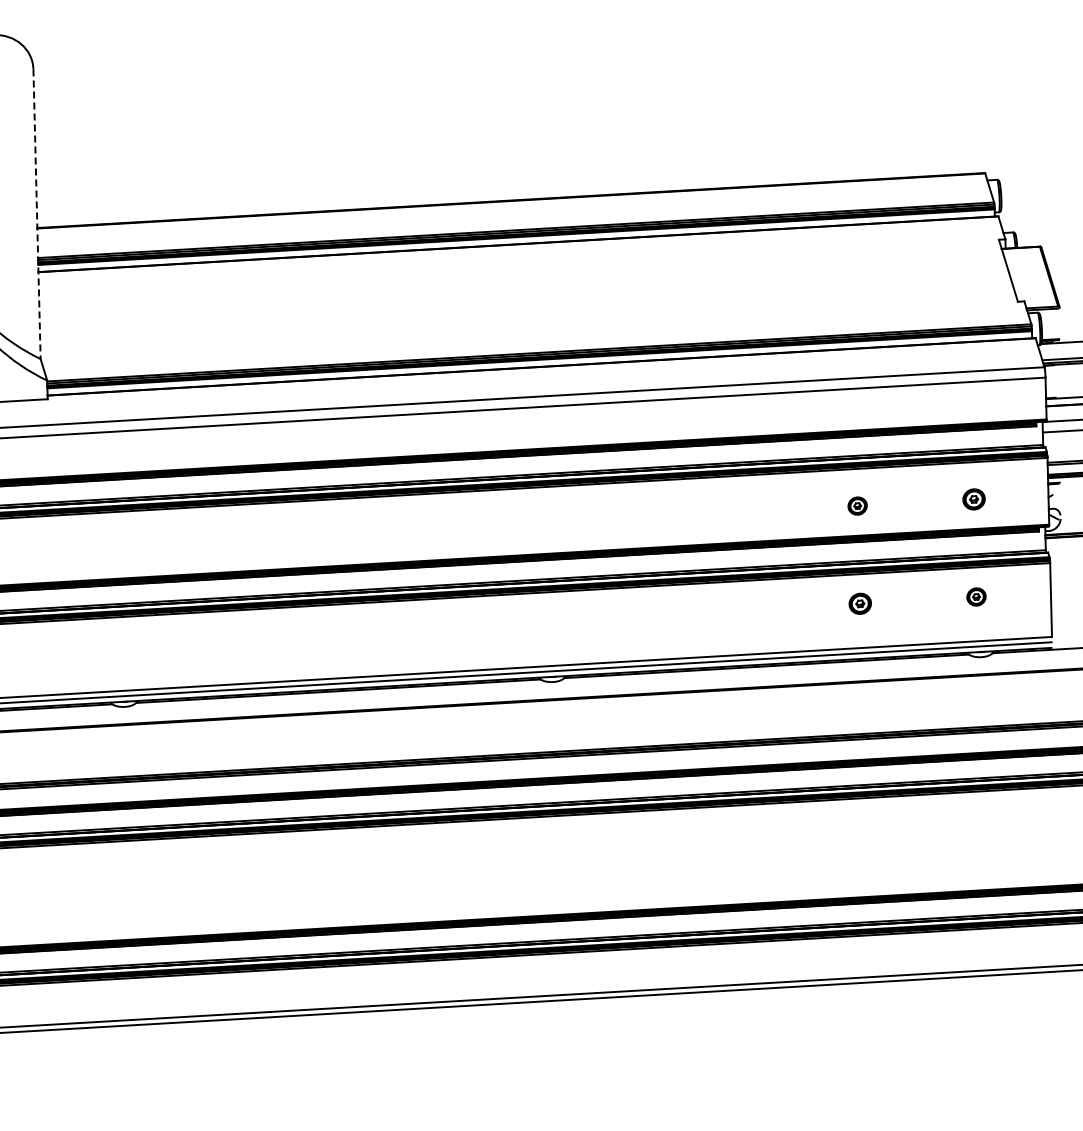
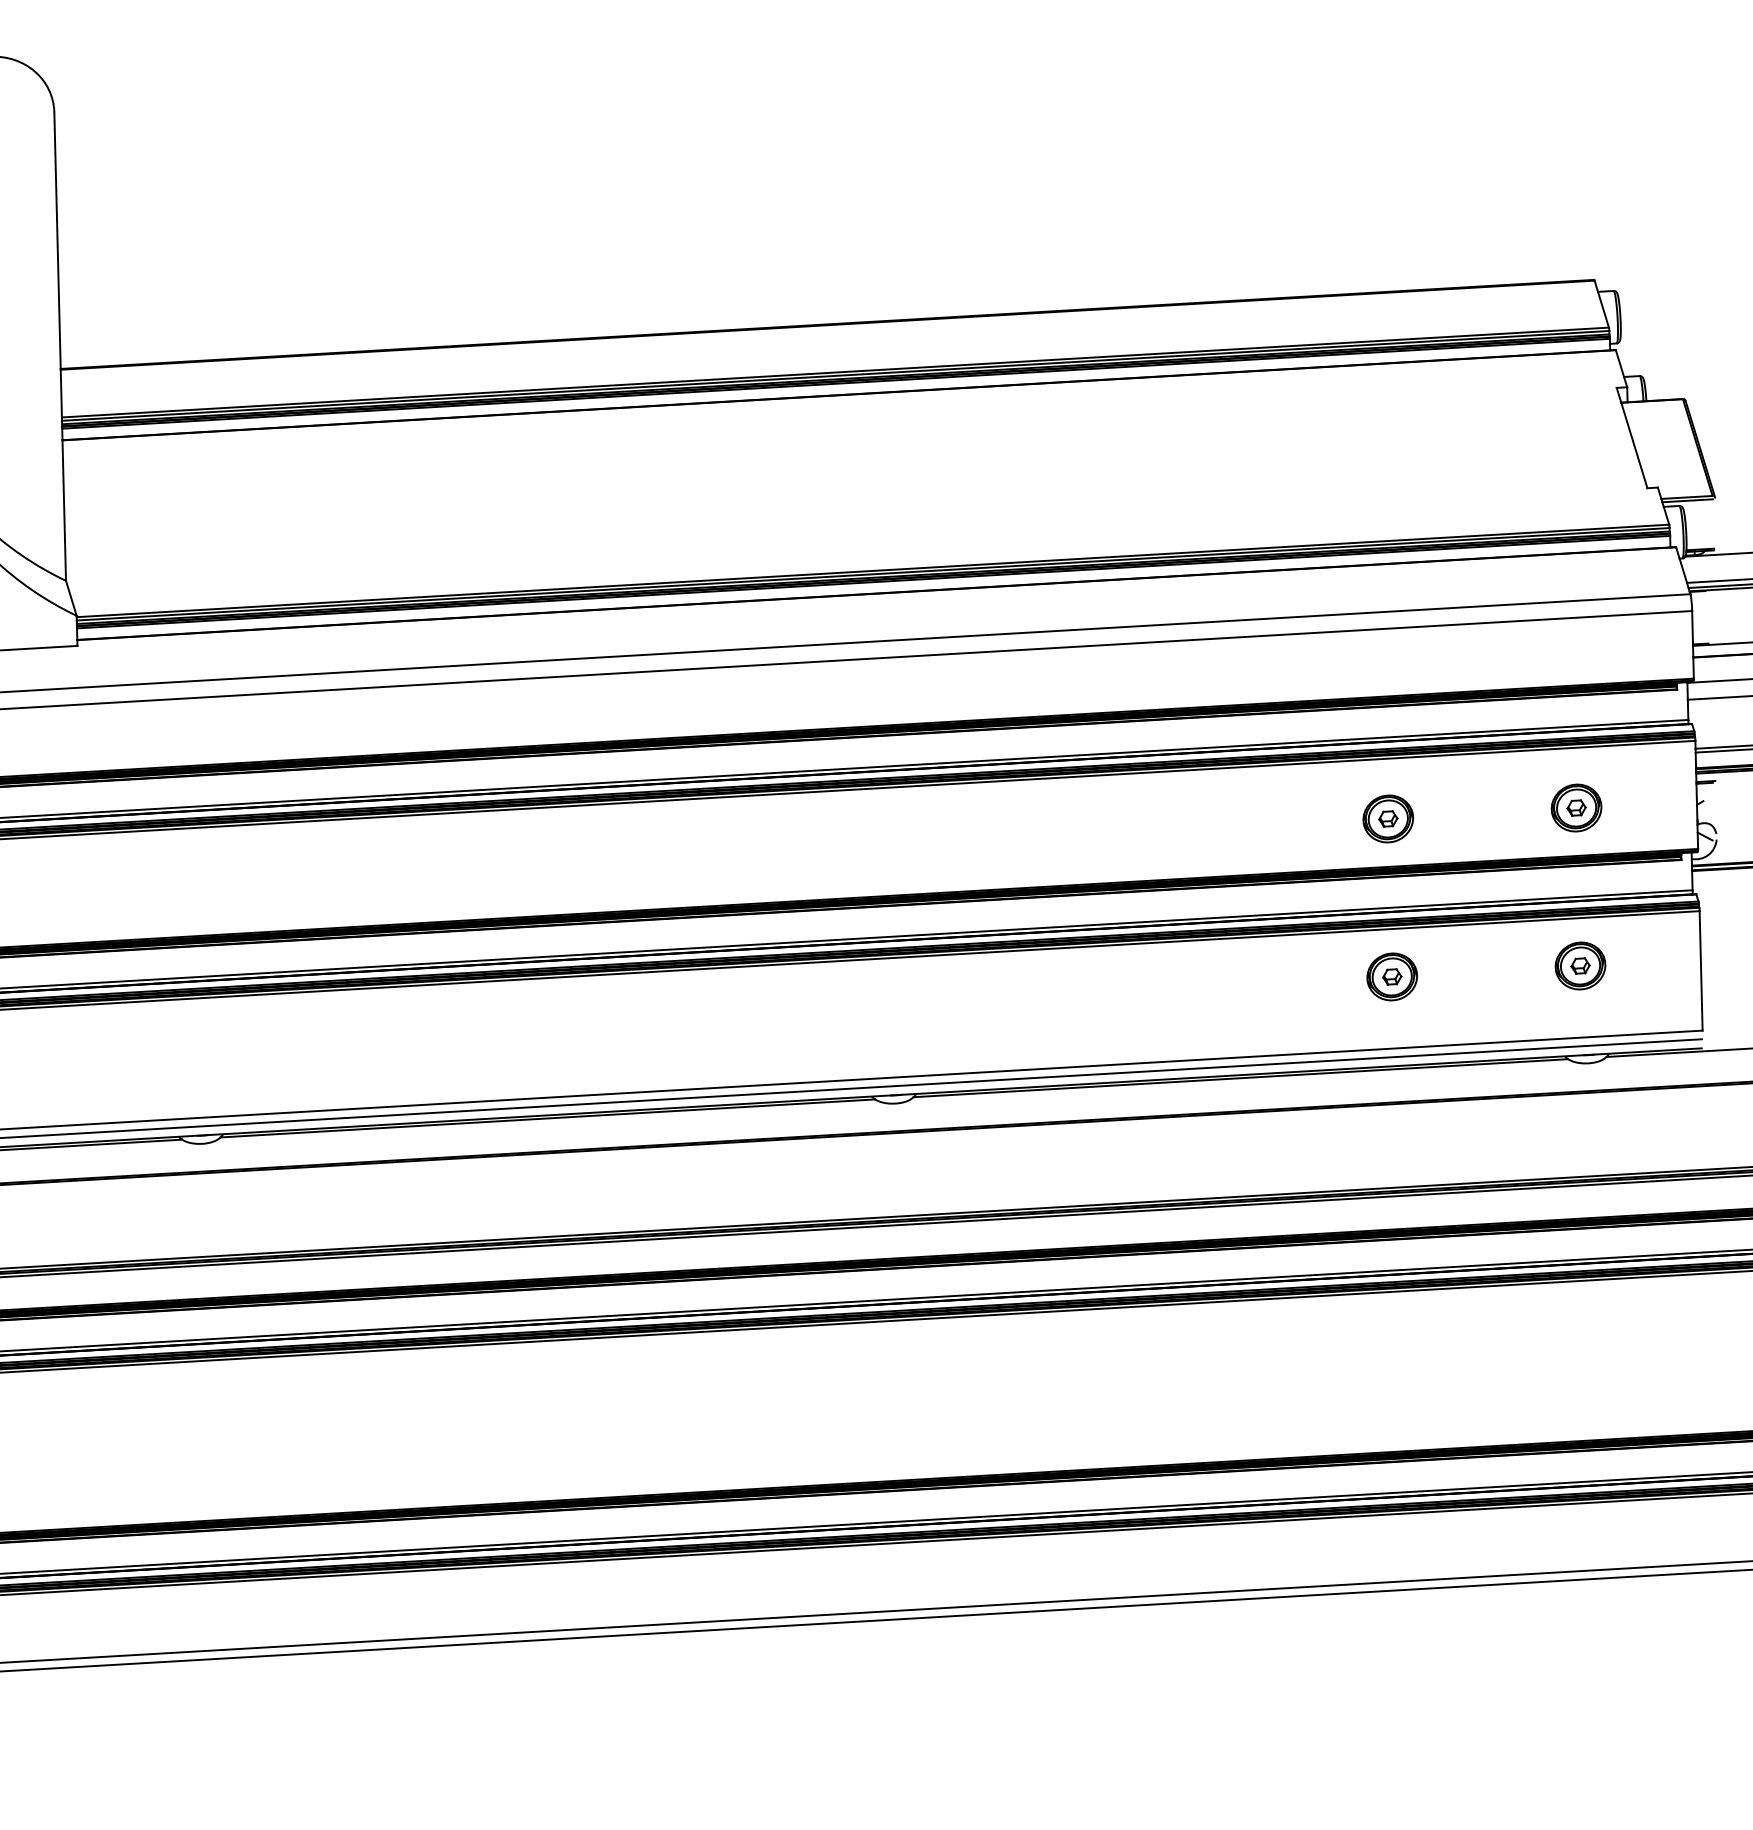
line: (37, 214) -> (60, 347), dashed -> solid
part: (973, 499) -> (1575, 808), size x1.43
part: (857, 505) -> (1387, 817), size x1.67
part: (976, 596) -> (1580, 965), size x1.67
part: (860, 603) -> (1392, 976), size x1.43

